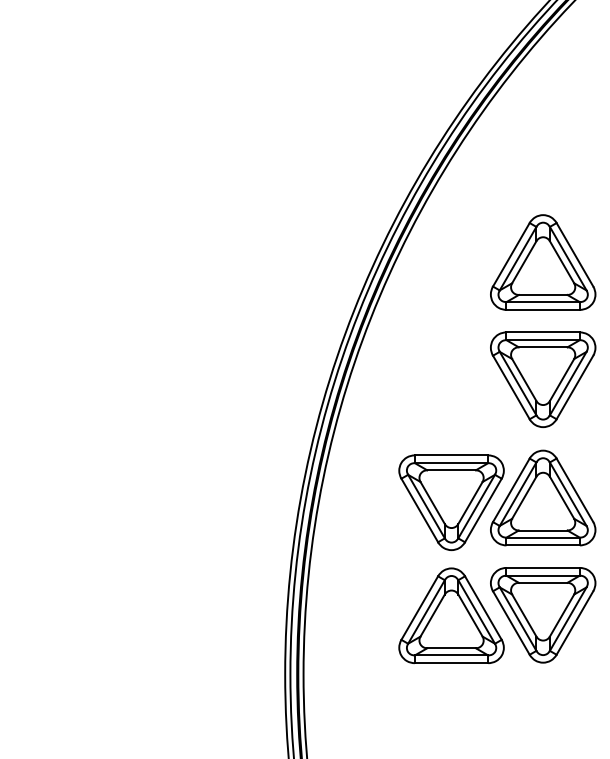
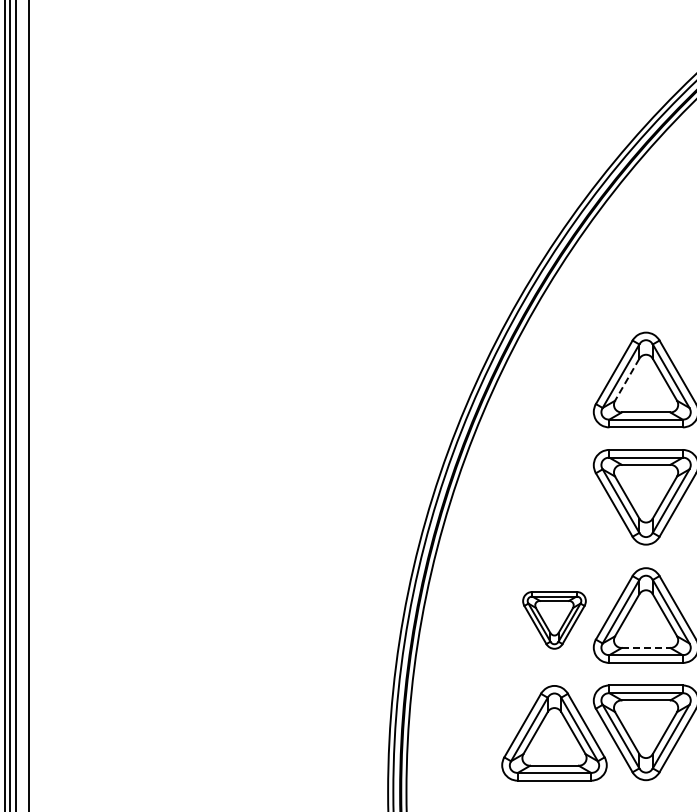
line: (523, 262) -> (626, 380), solid -> dashed
part: (451, 502) -> (554, 620), size x0.6
line: (543, 530) -> (646, 648), solid -> dashed

